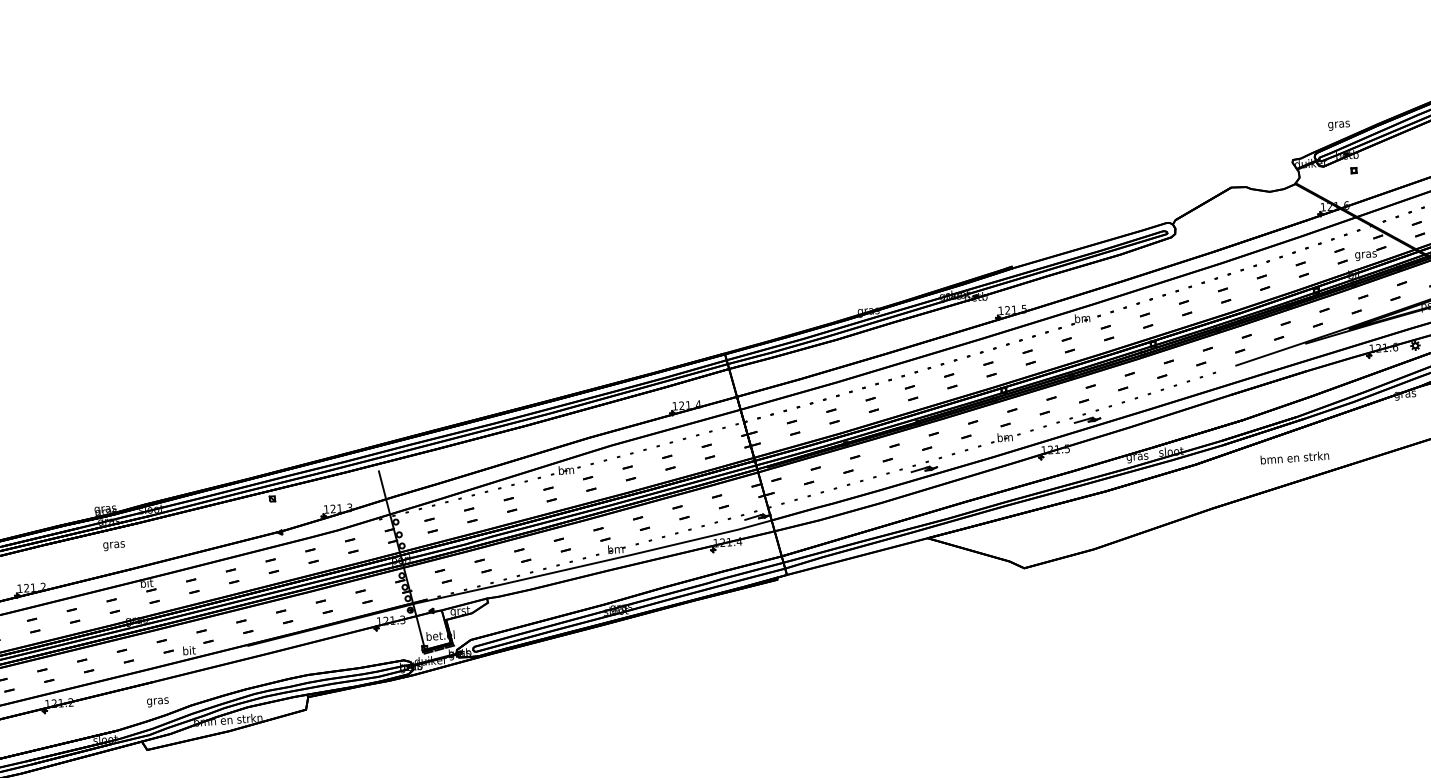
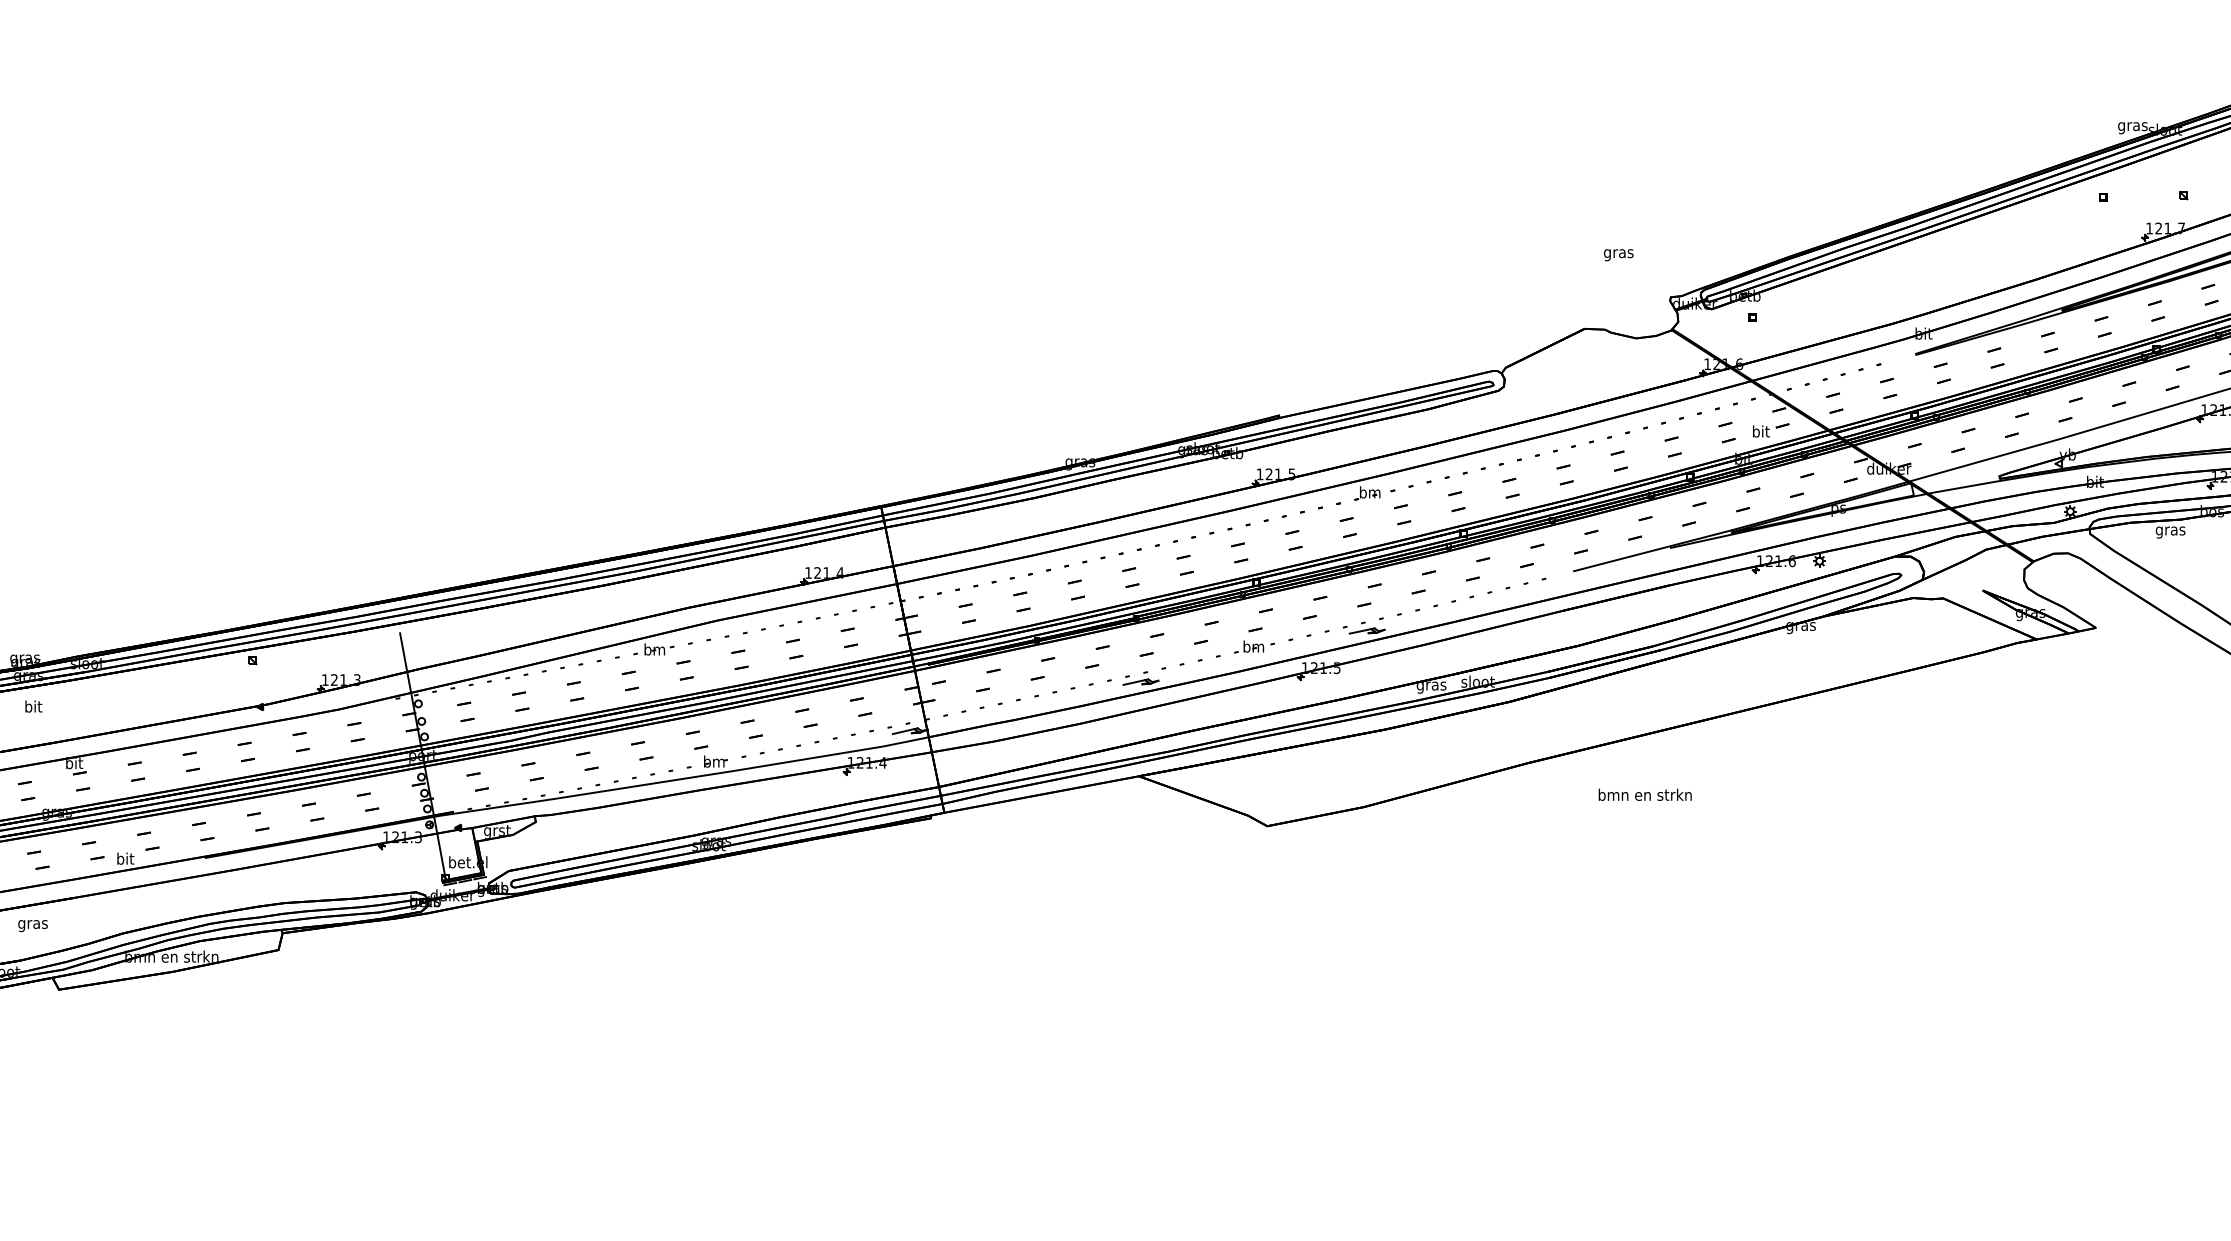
text: (1338, 126) -> (1618, 255), moved
text: (1365, 254) -> (1760, 432), gras -> bit
text: (1294, 457) -> (1644, 794), moved
text: (114, 544) -> (33, 707), gras -> bit
text: (157, 702) -> (32, 926), moved

